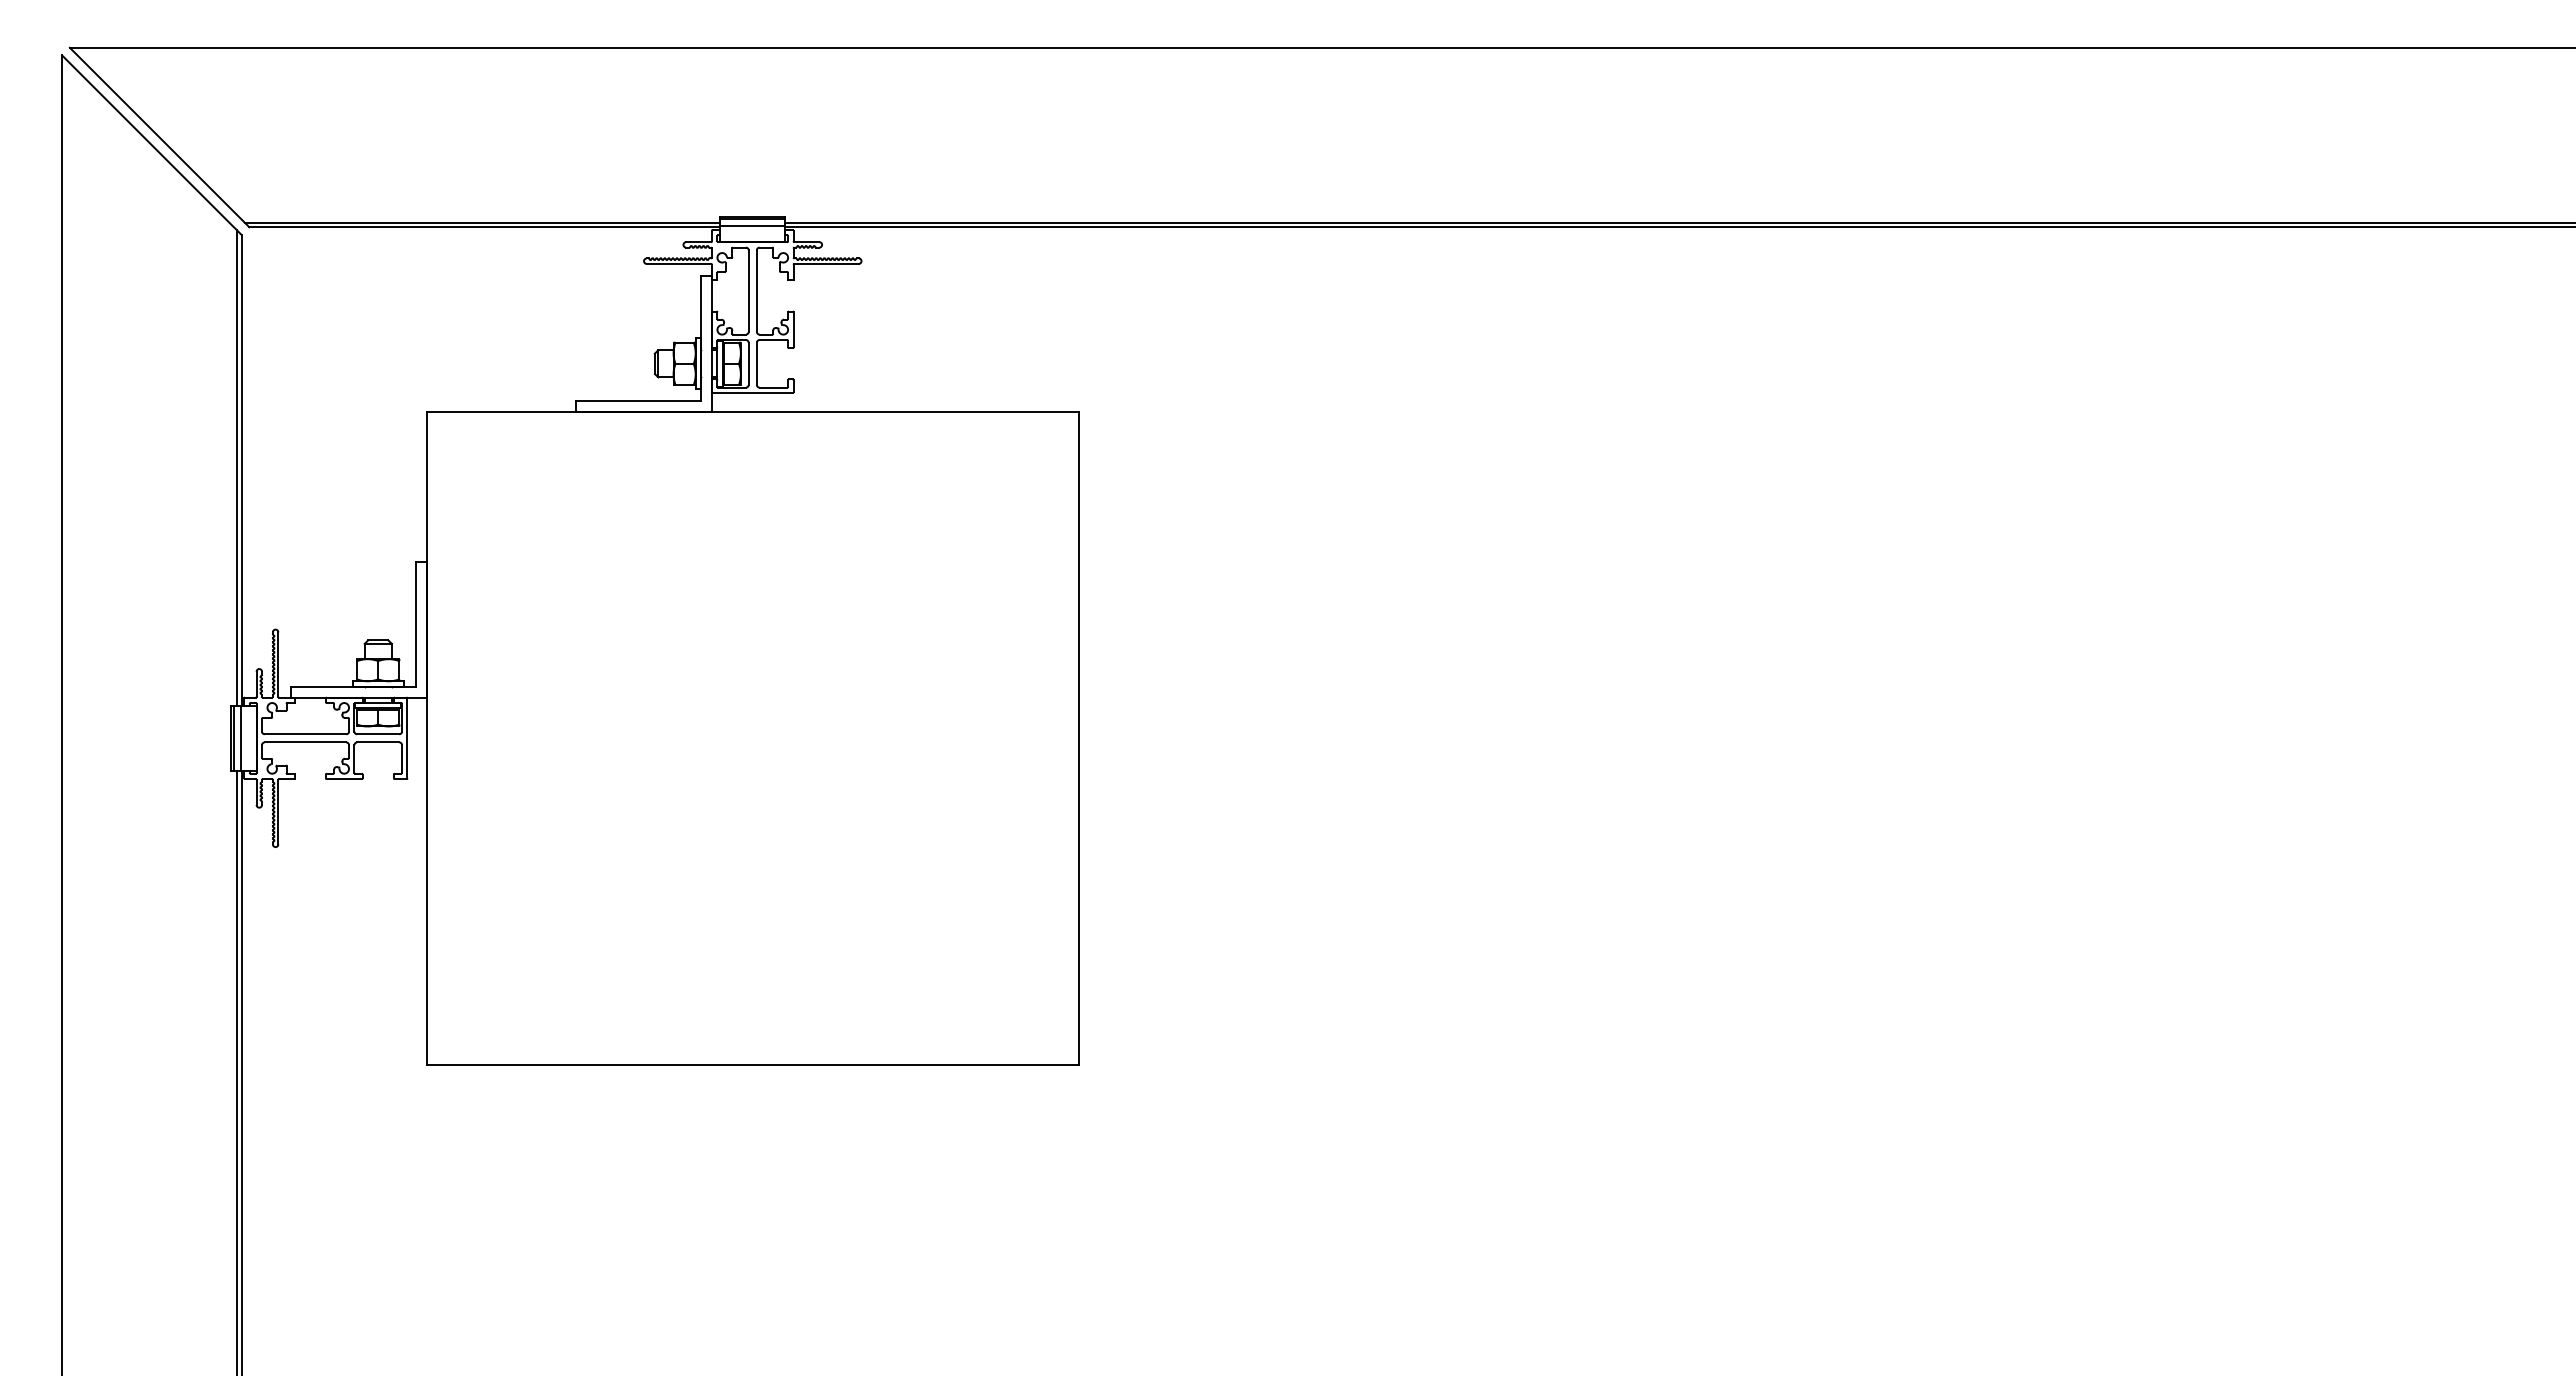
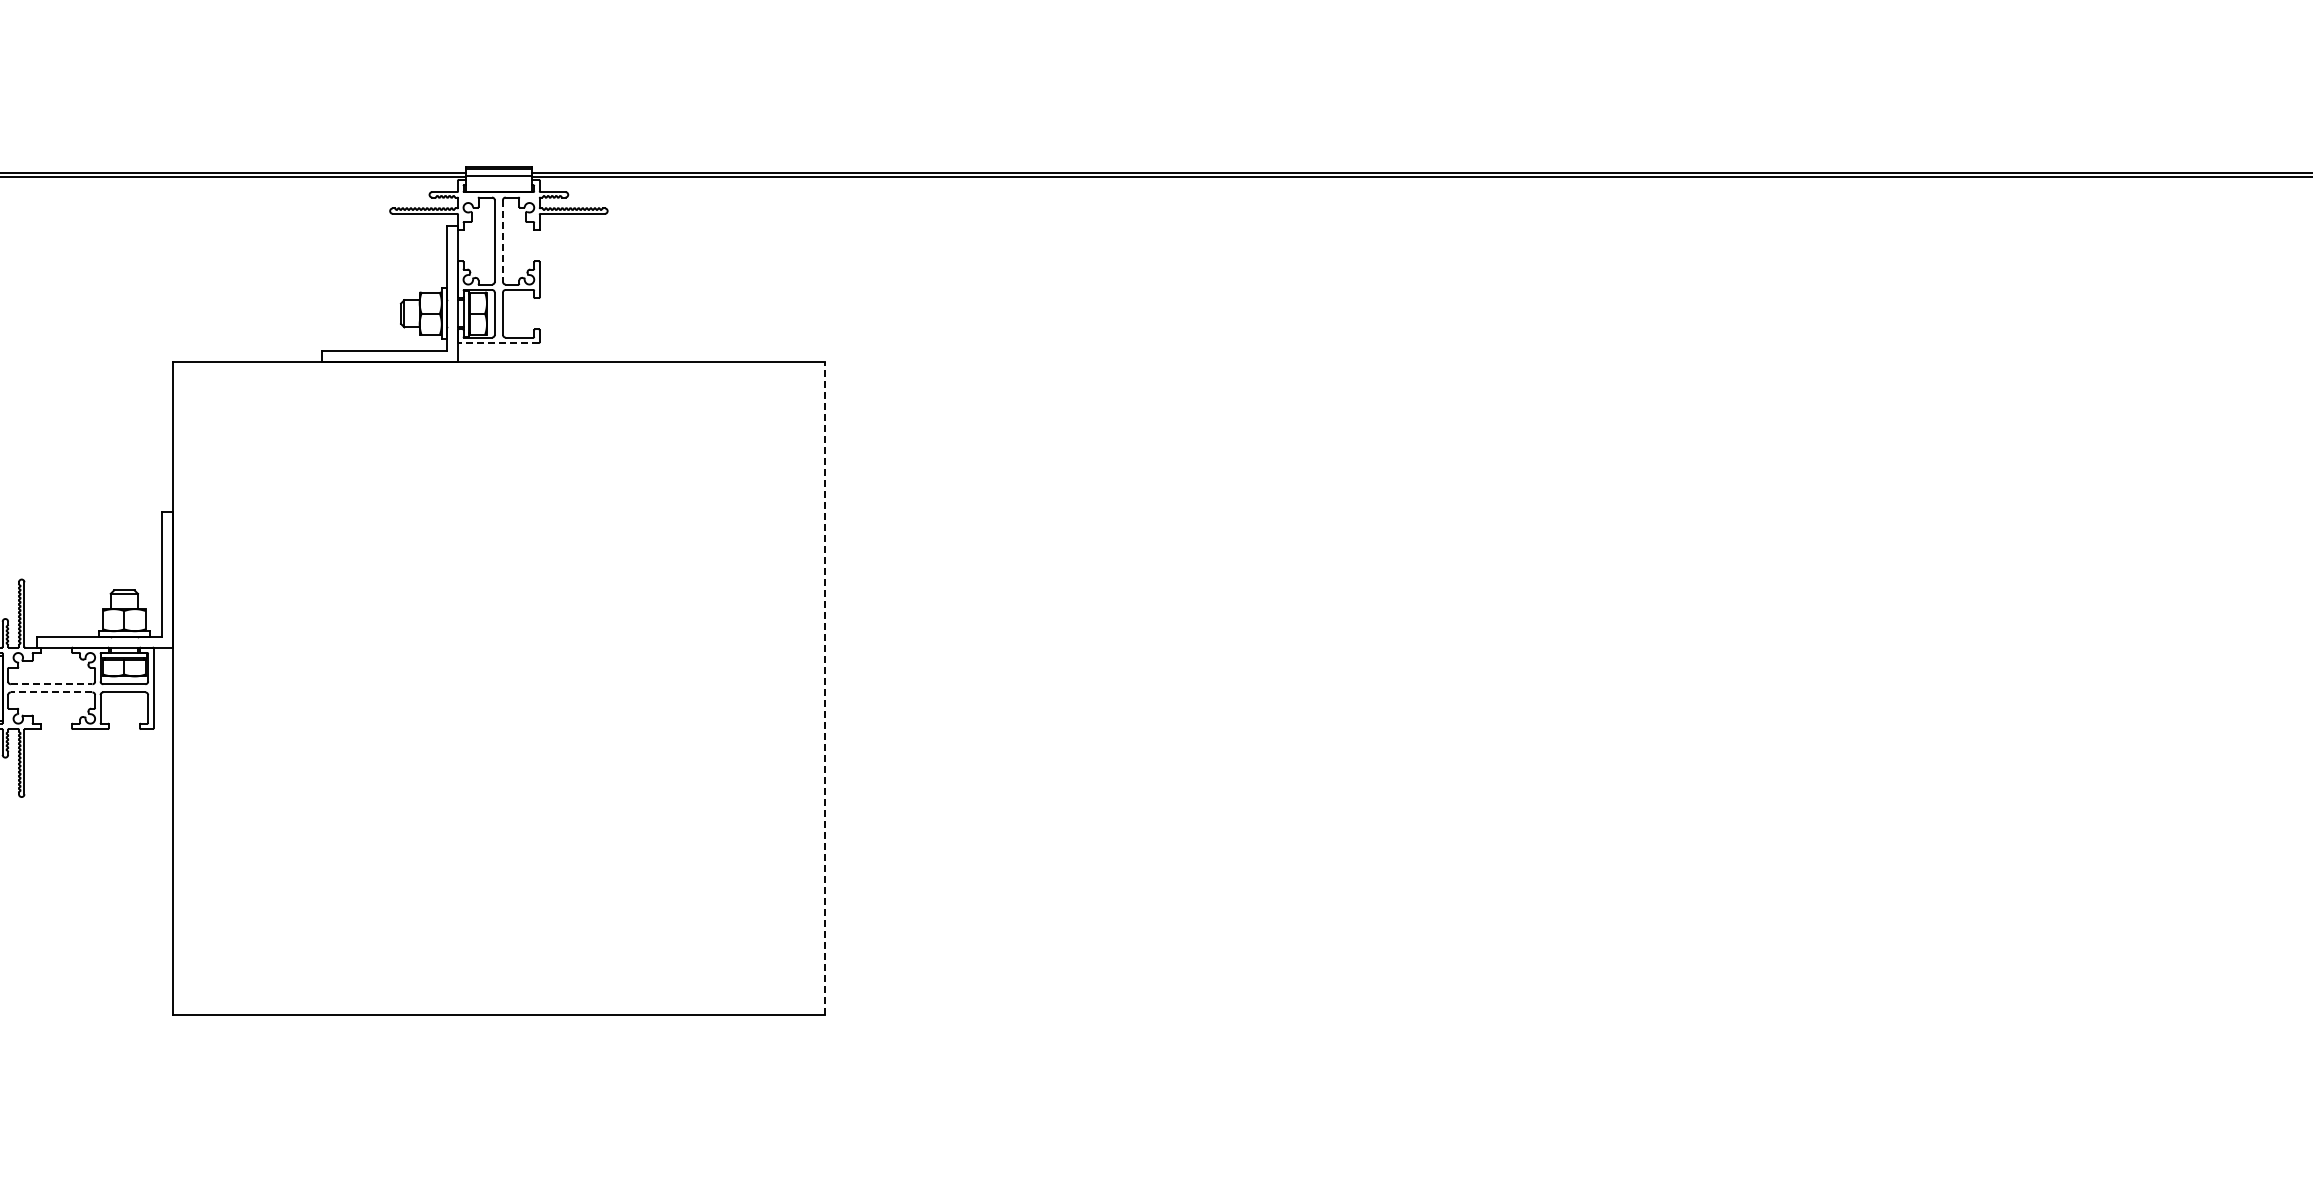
line: (756, 291) -> (502, 241), solid -> dashed
line: (752, 393) -> (498, 343), solid -> dashed
line: (305, 734) -> (51, 684), solid -> dashed
line: (1079, 737) -> (825, 687), solid -> dashed
line: (305, 742) -> (51, 692), solid -> dashed

